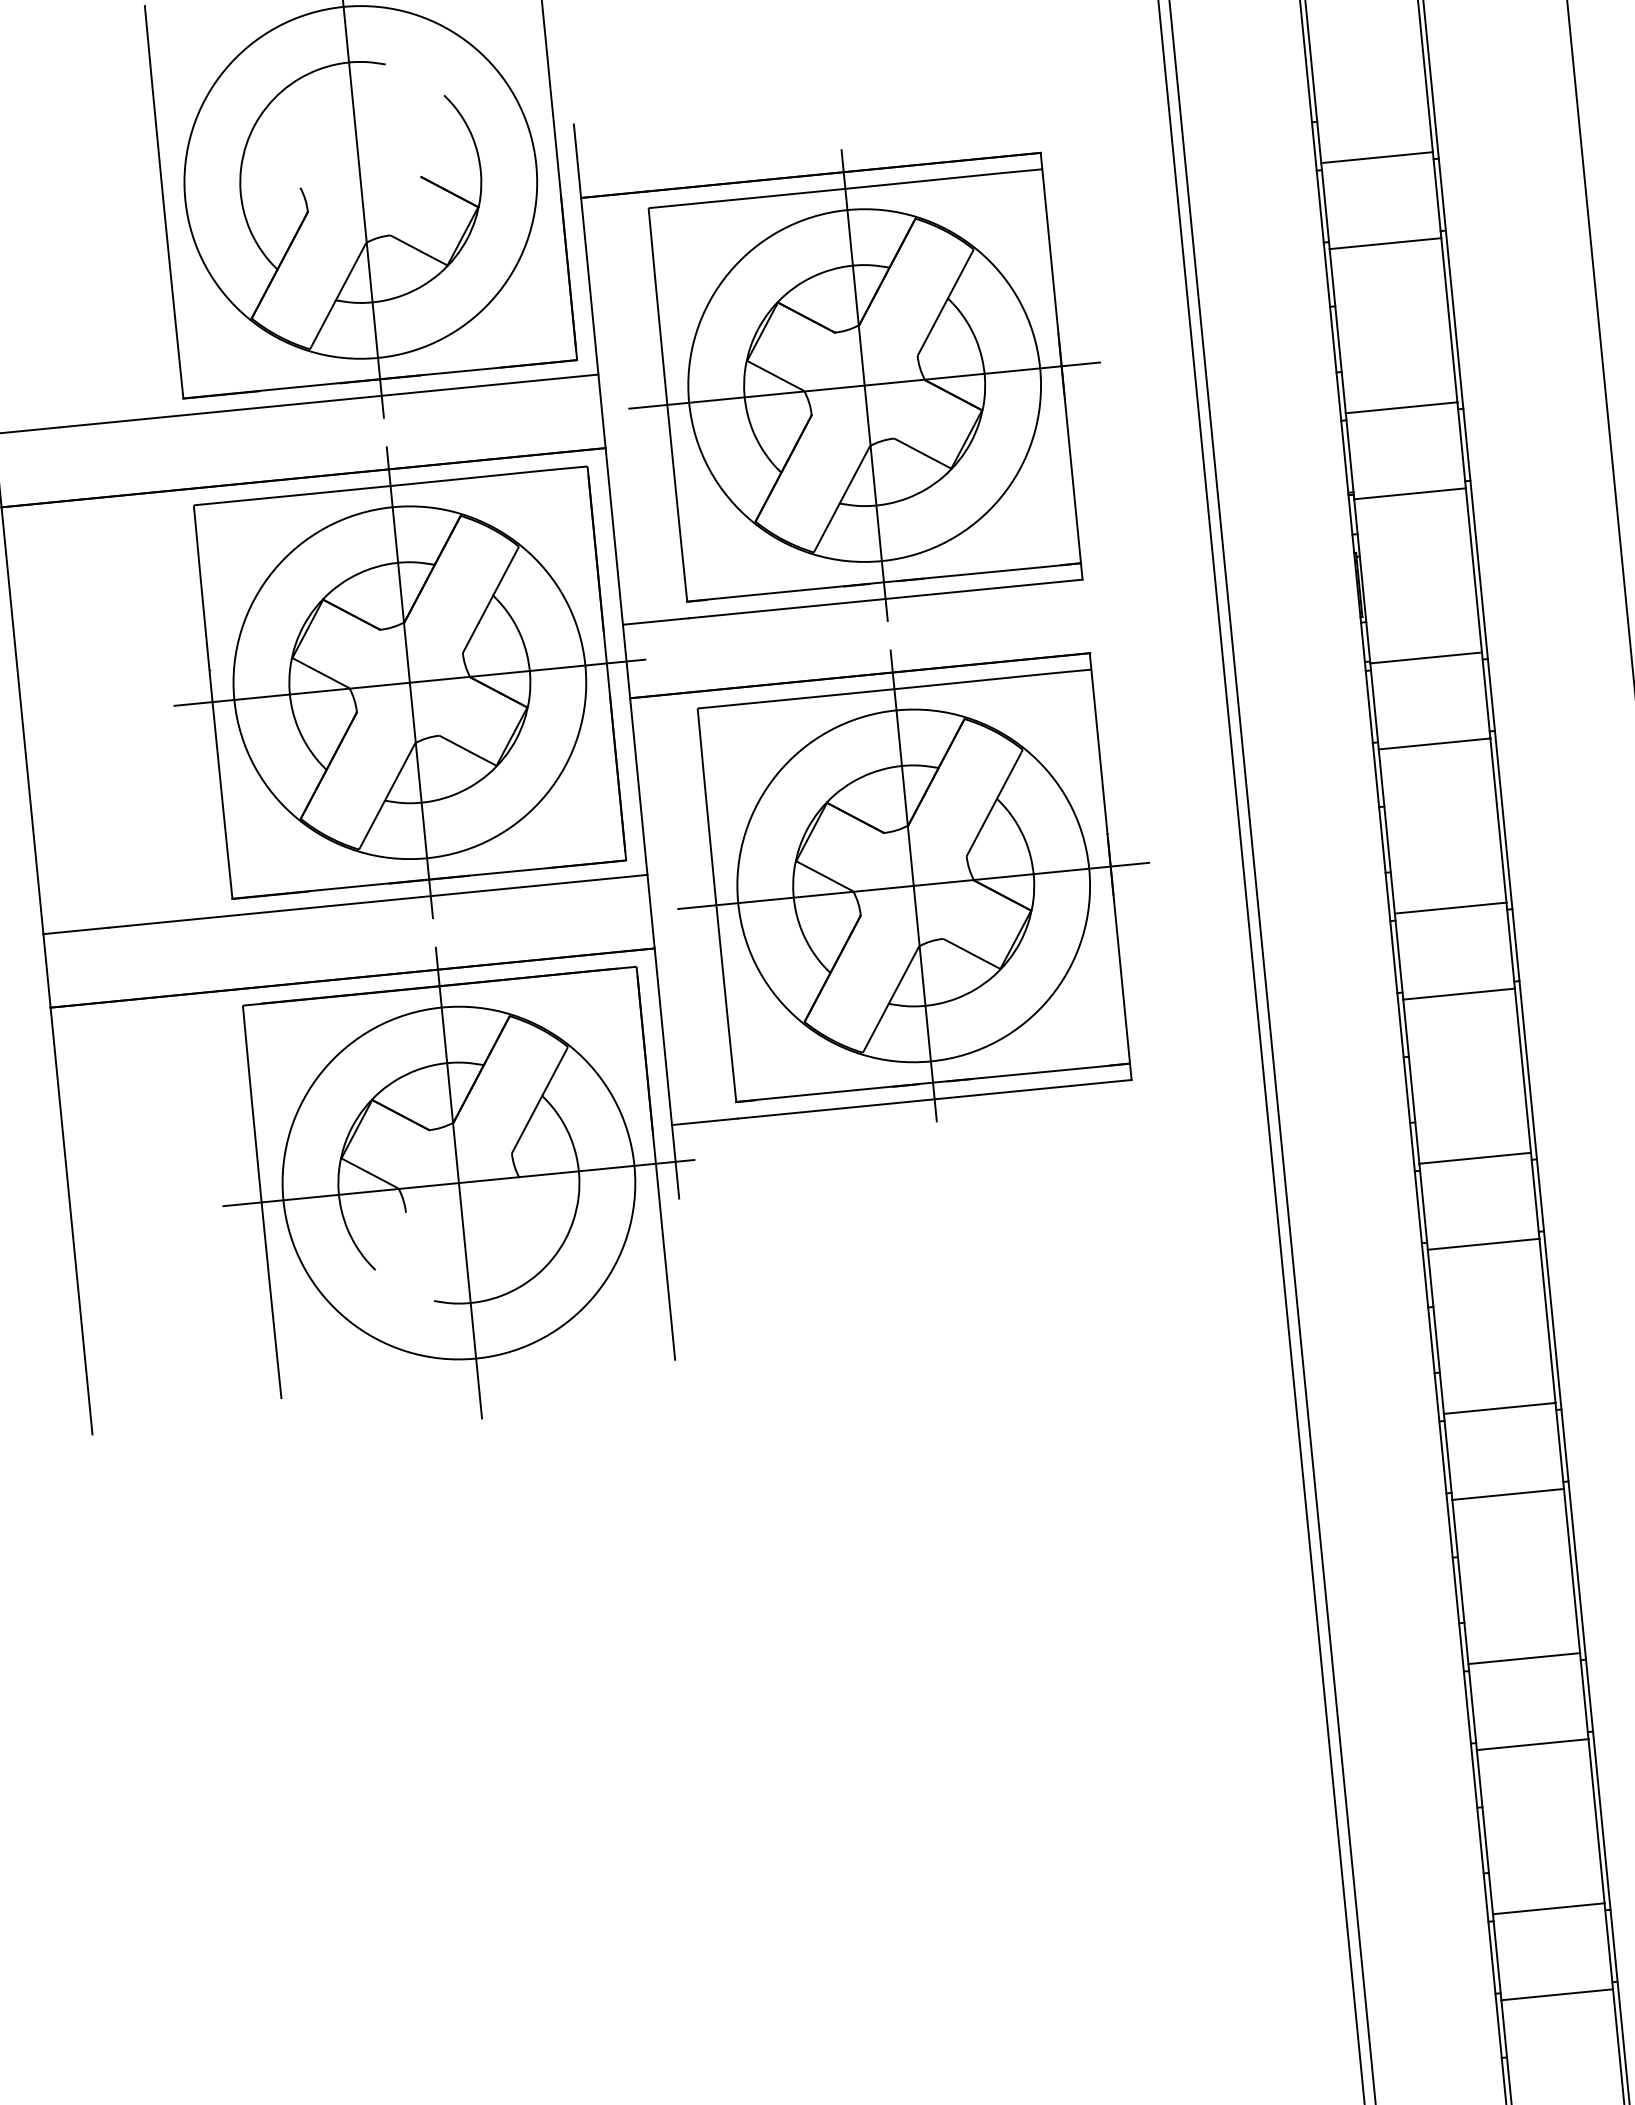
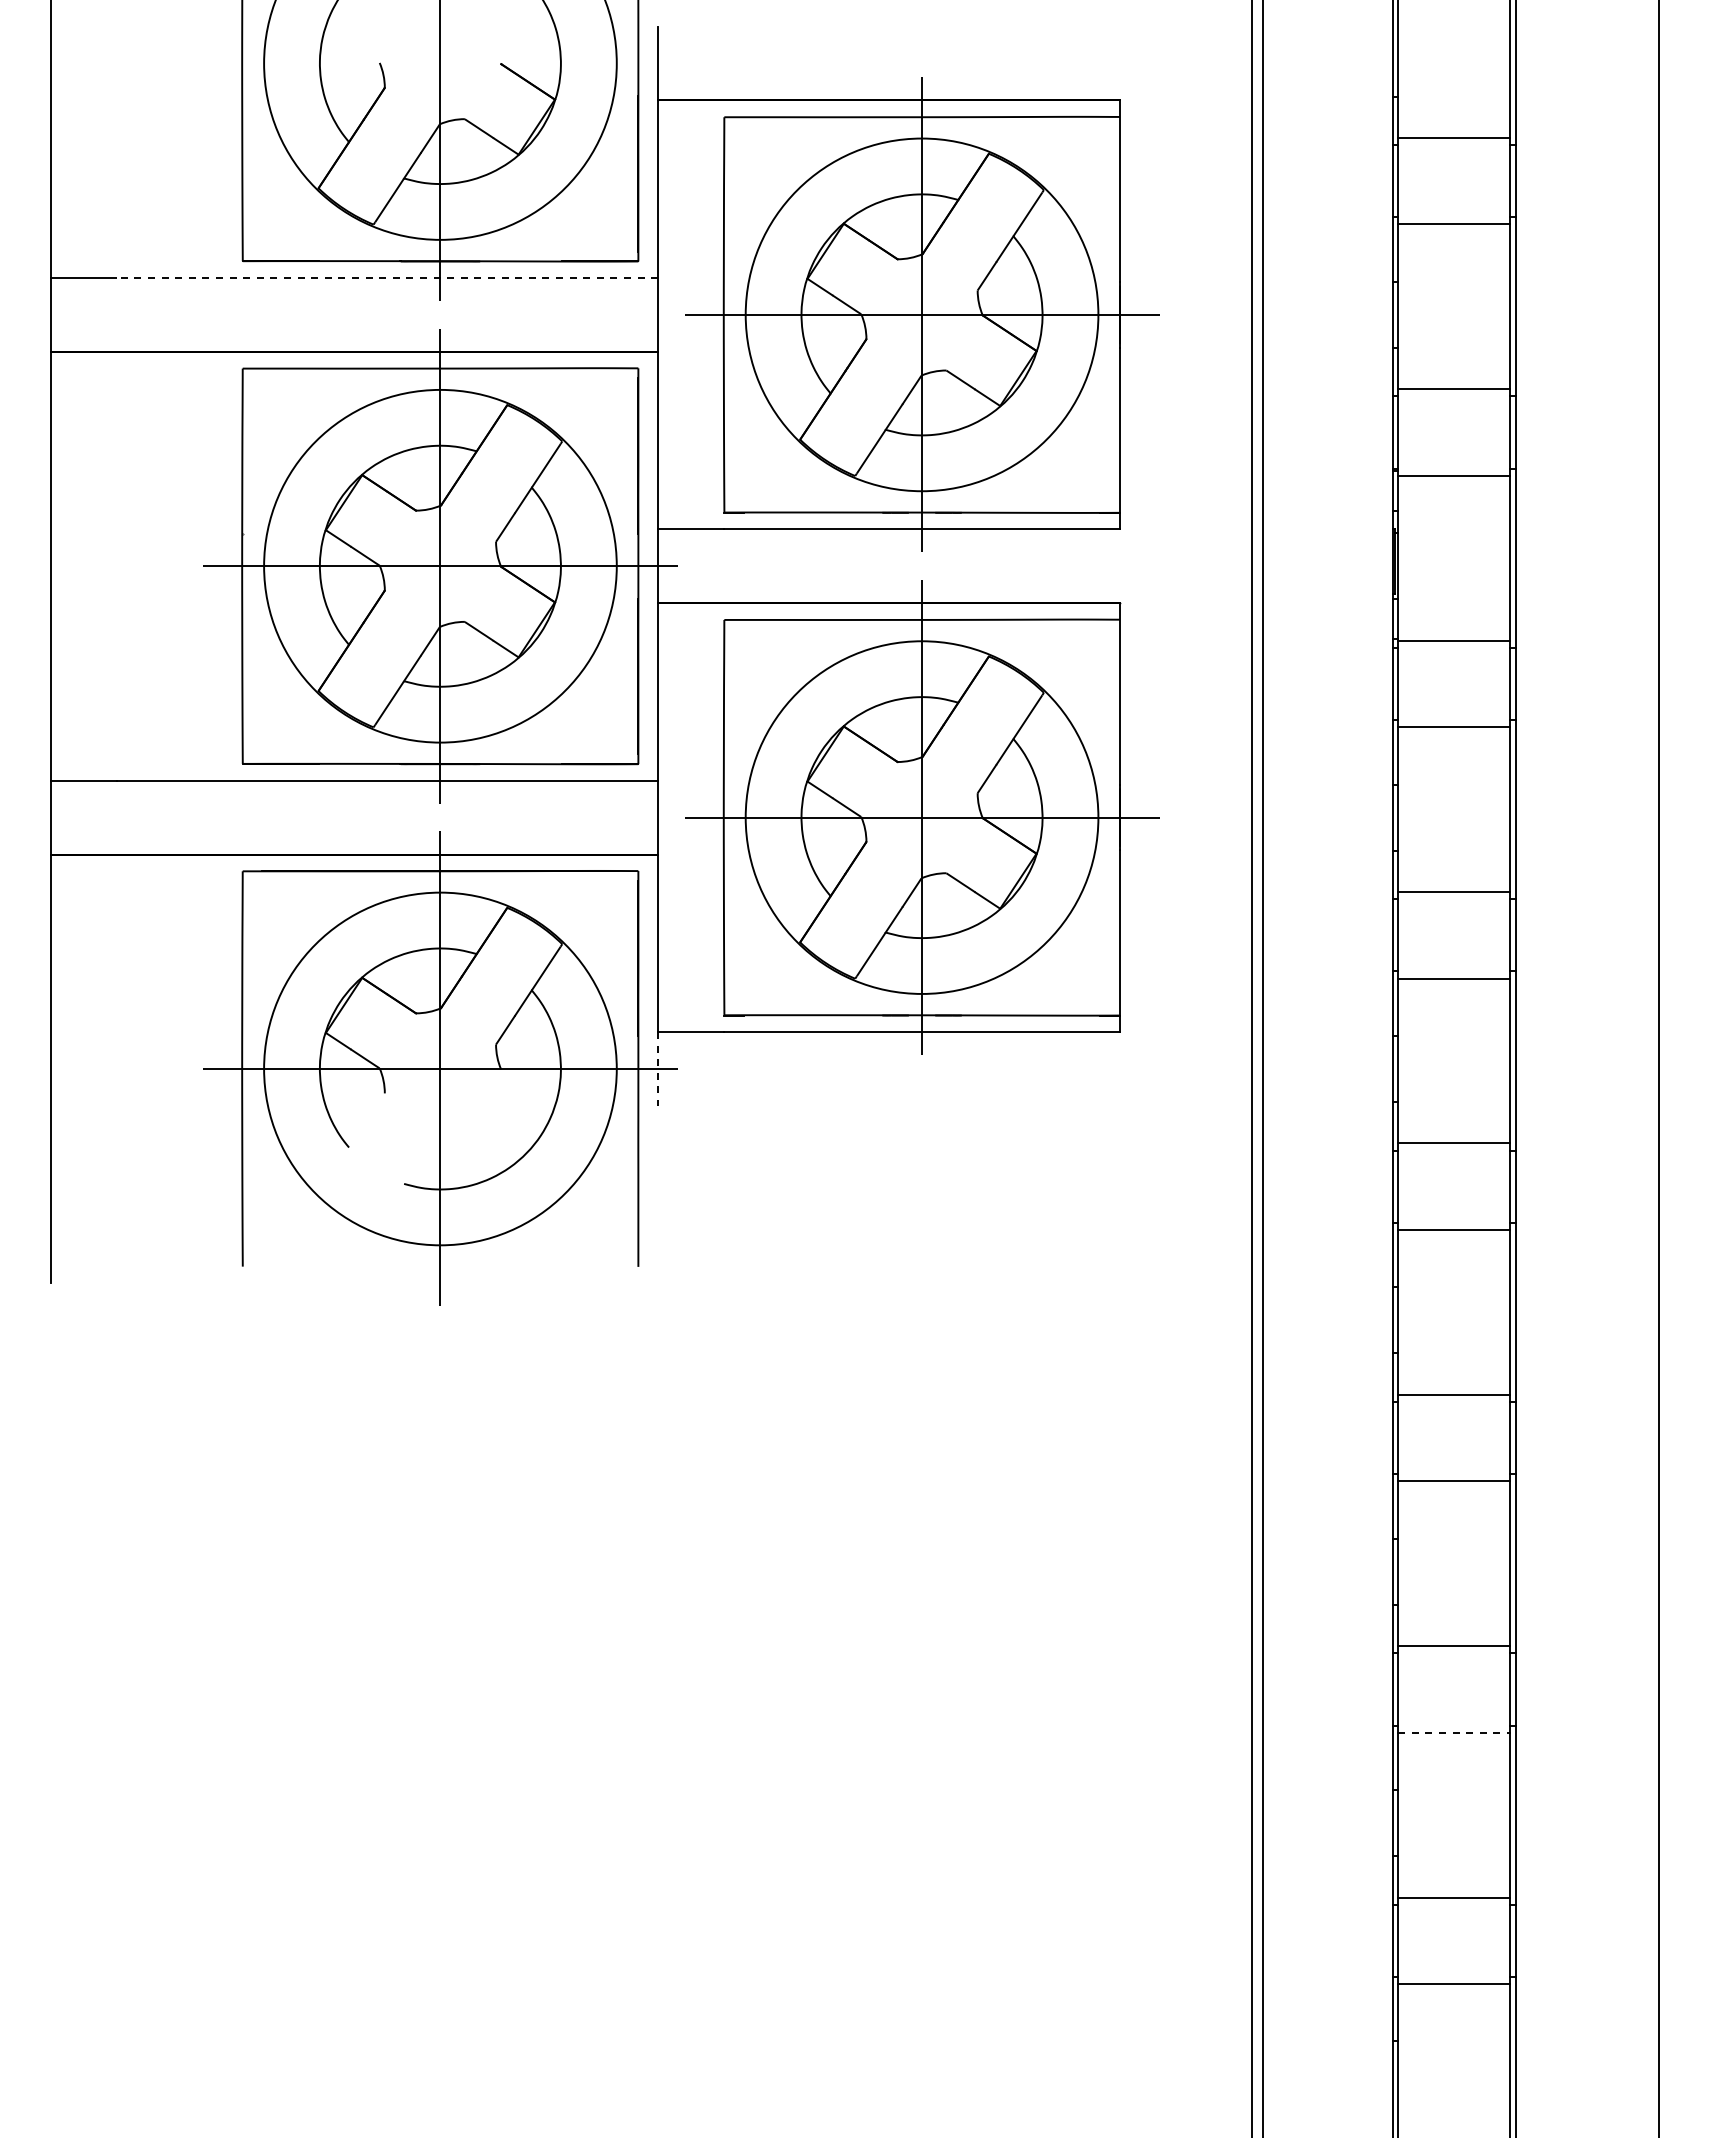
line: (329, 400) -> (387, 277), solid -> dashed
line: (675, 1161) -> (658, 1068), solid -> dashed
line: (1532, 1744) -> (1454, 1732), solid -> dashed

